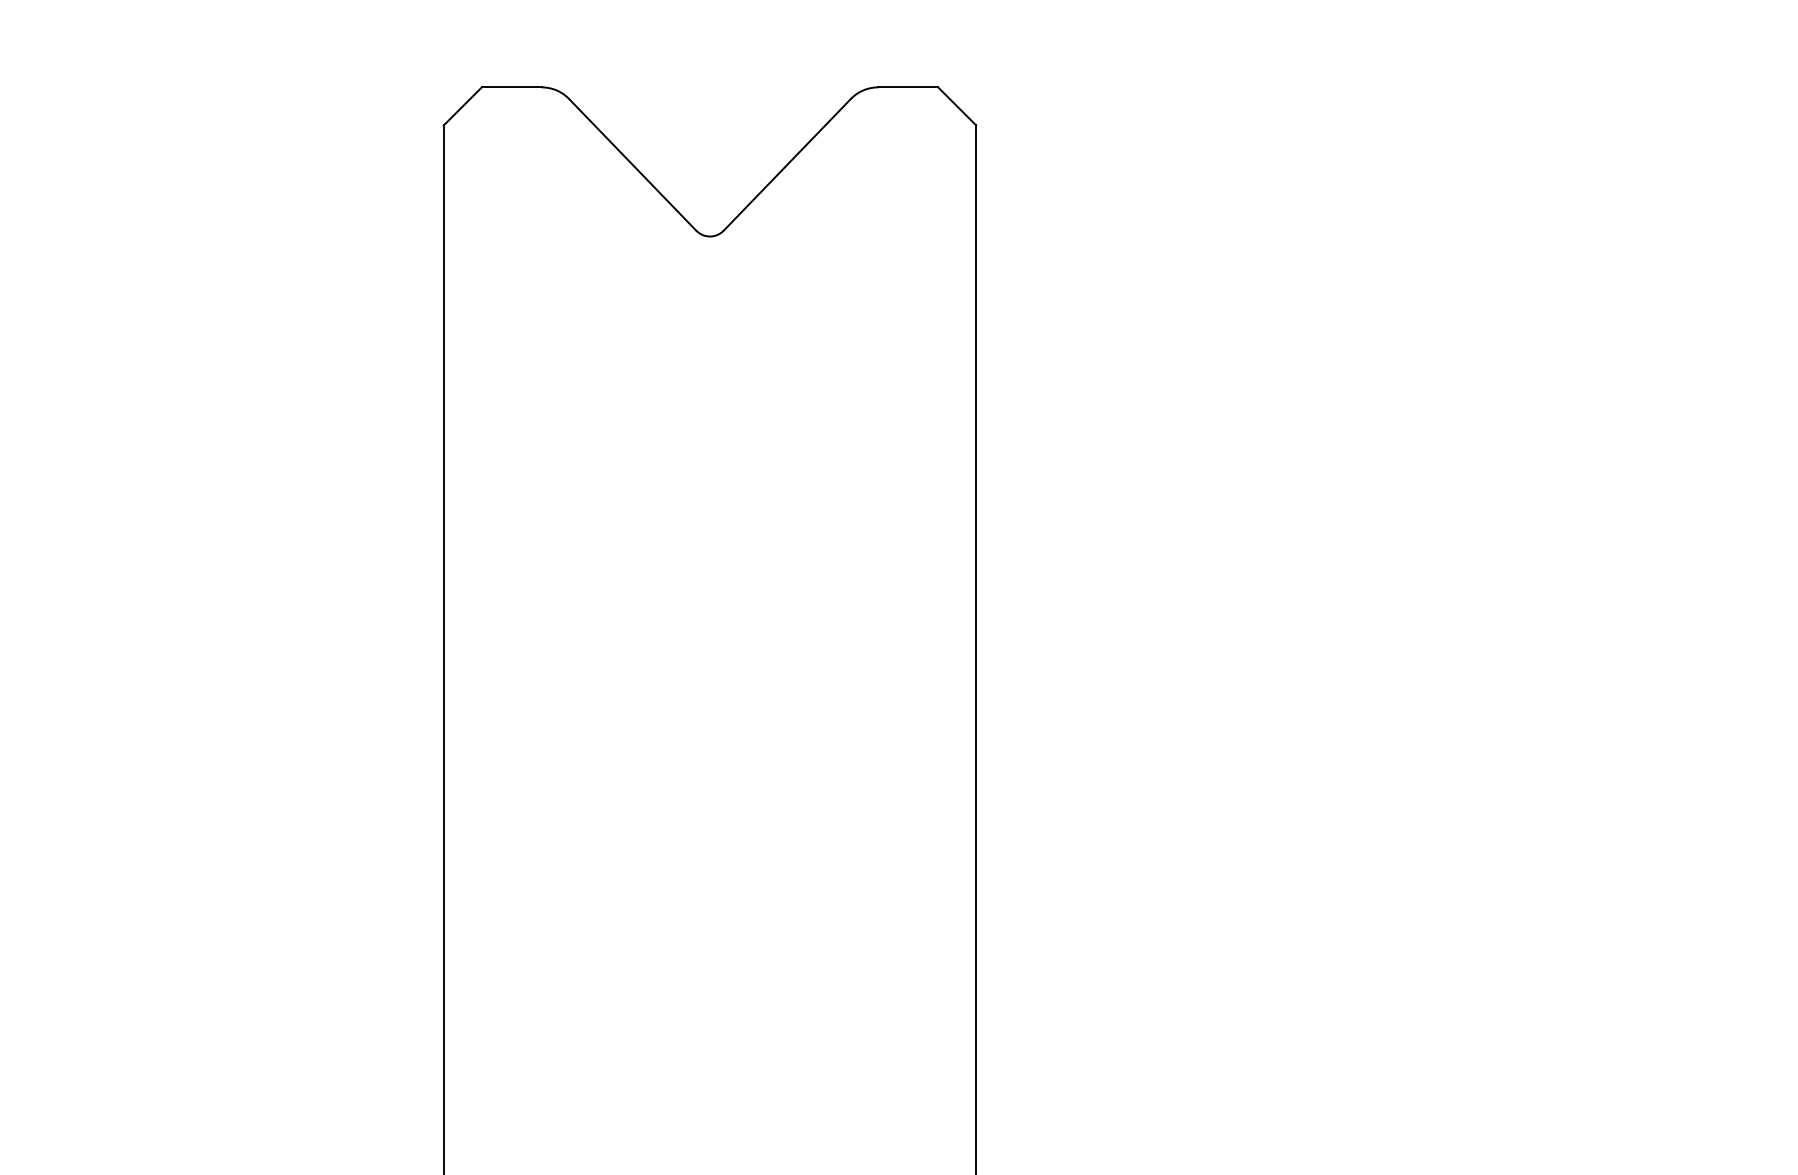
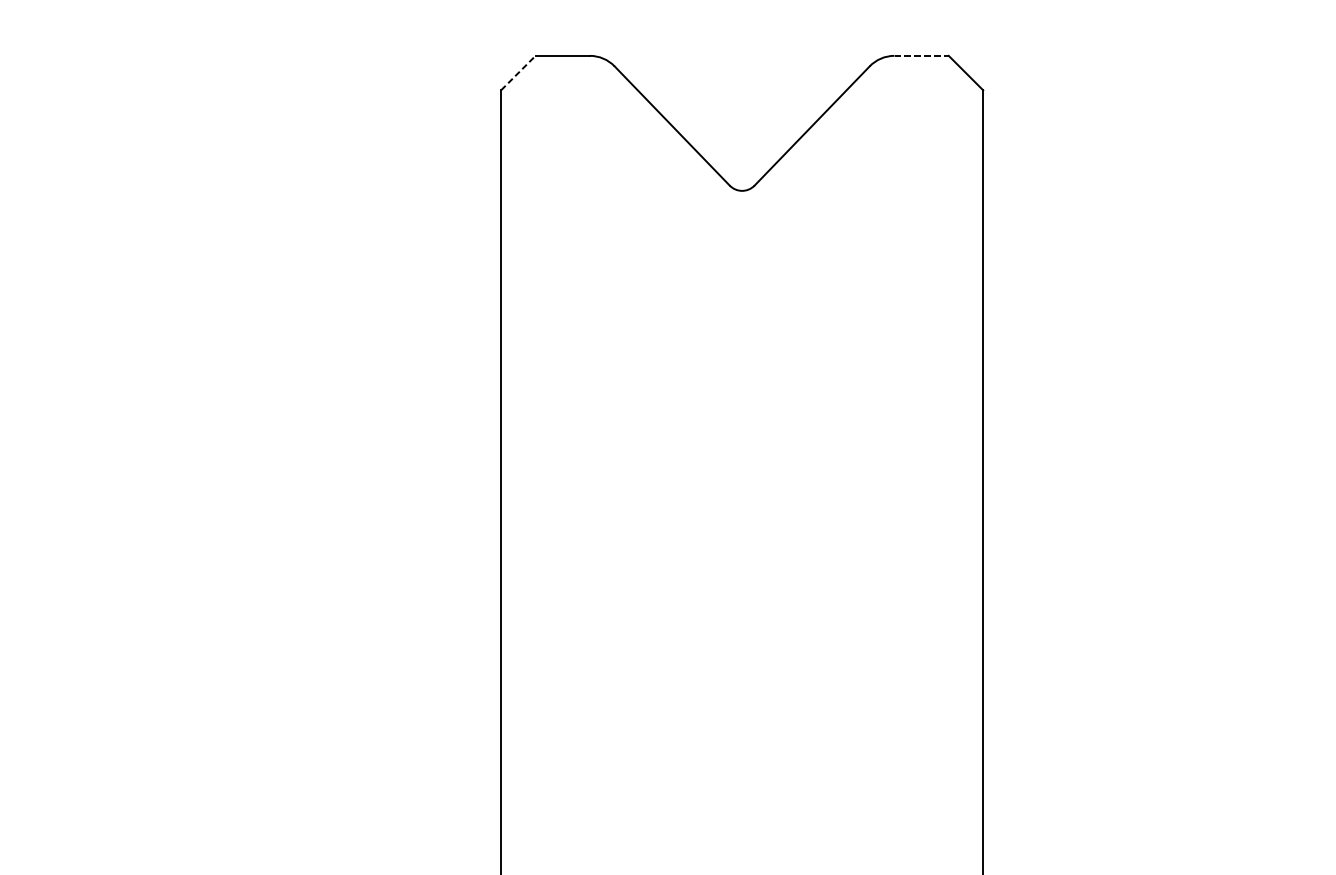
line: (908, 87) -> (921, 55), solid -> dashed
line: (462, 106) -> (518, 73), solid -> dashed

